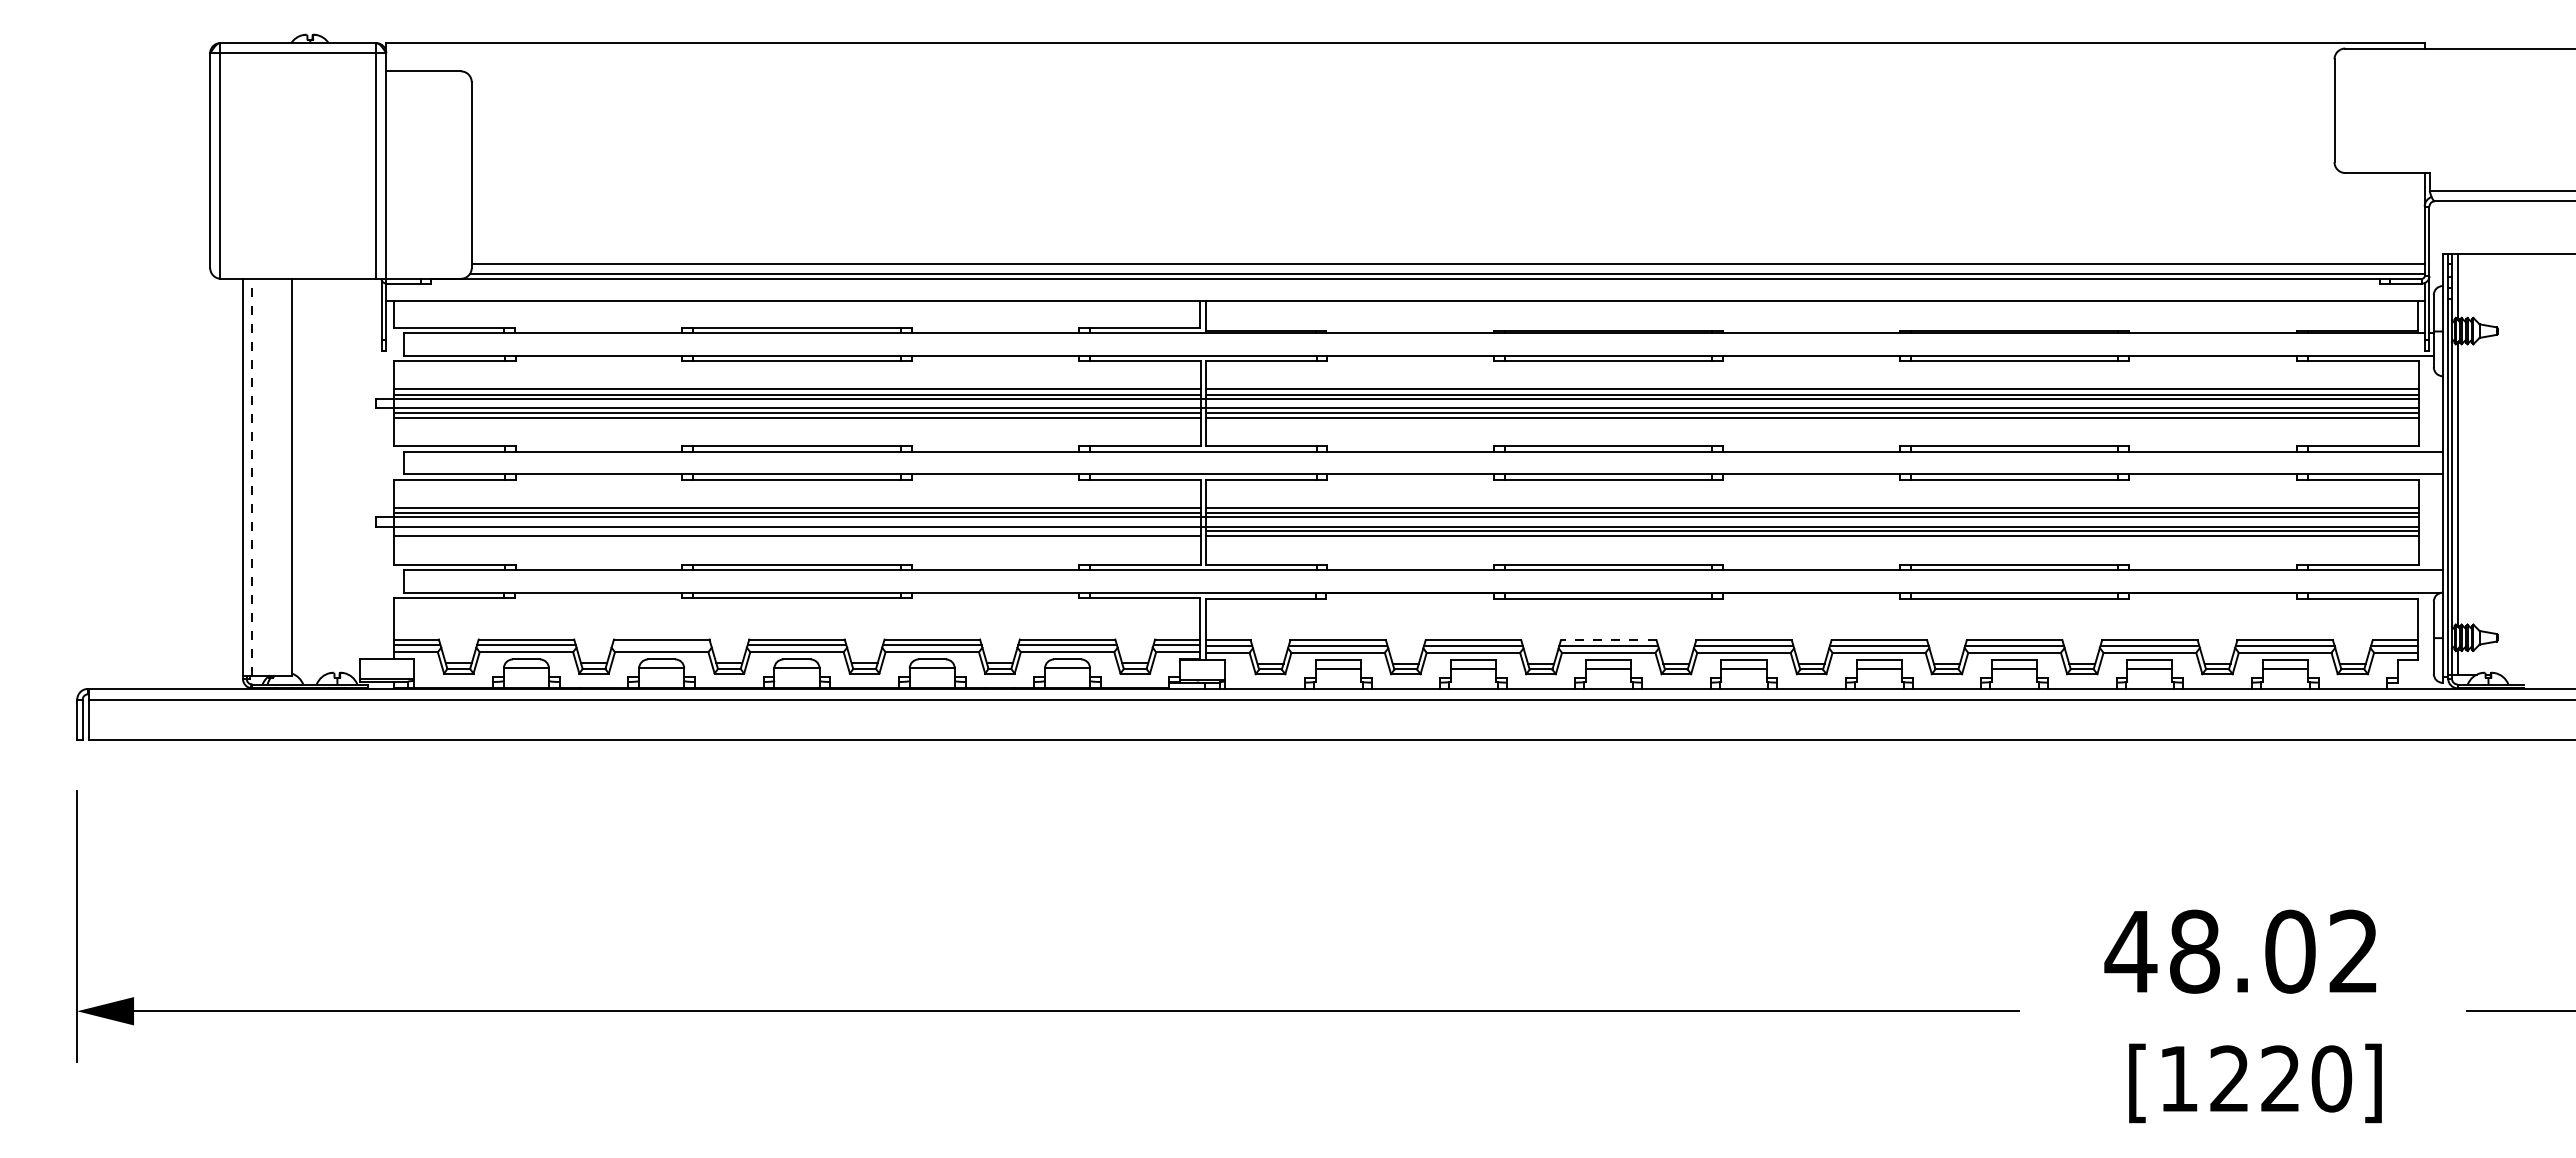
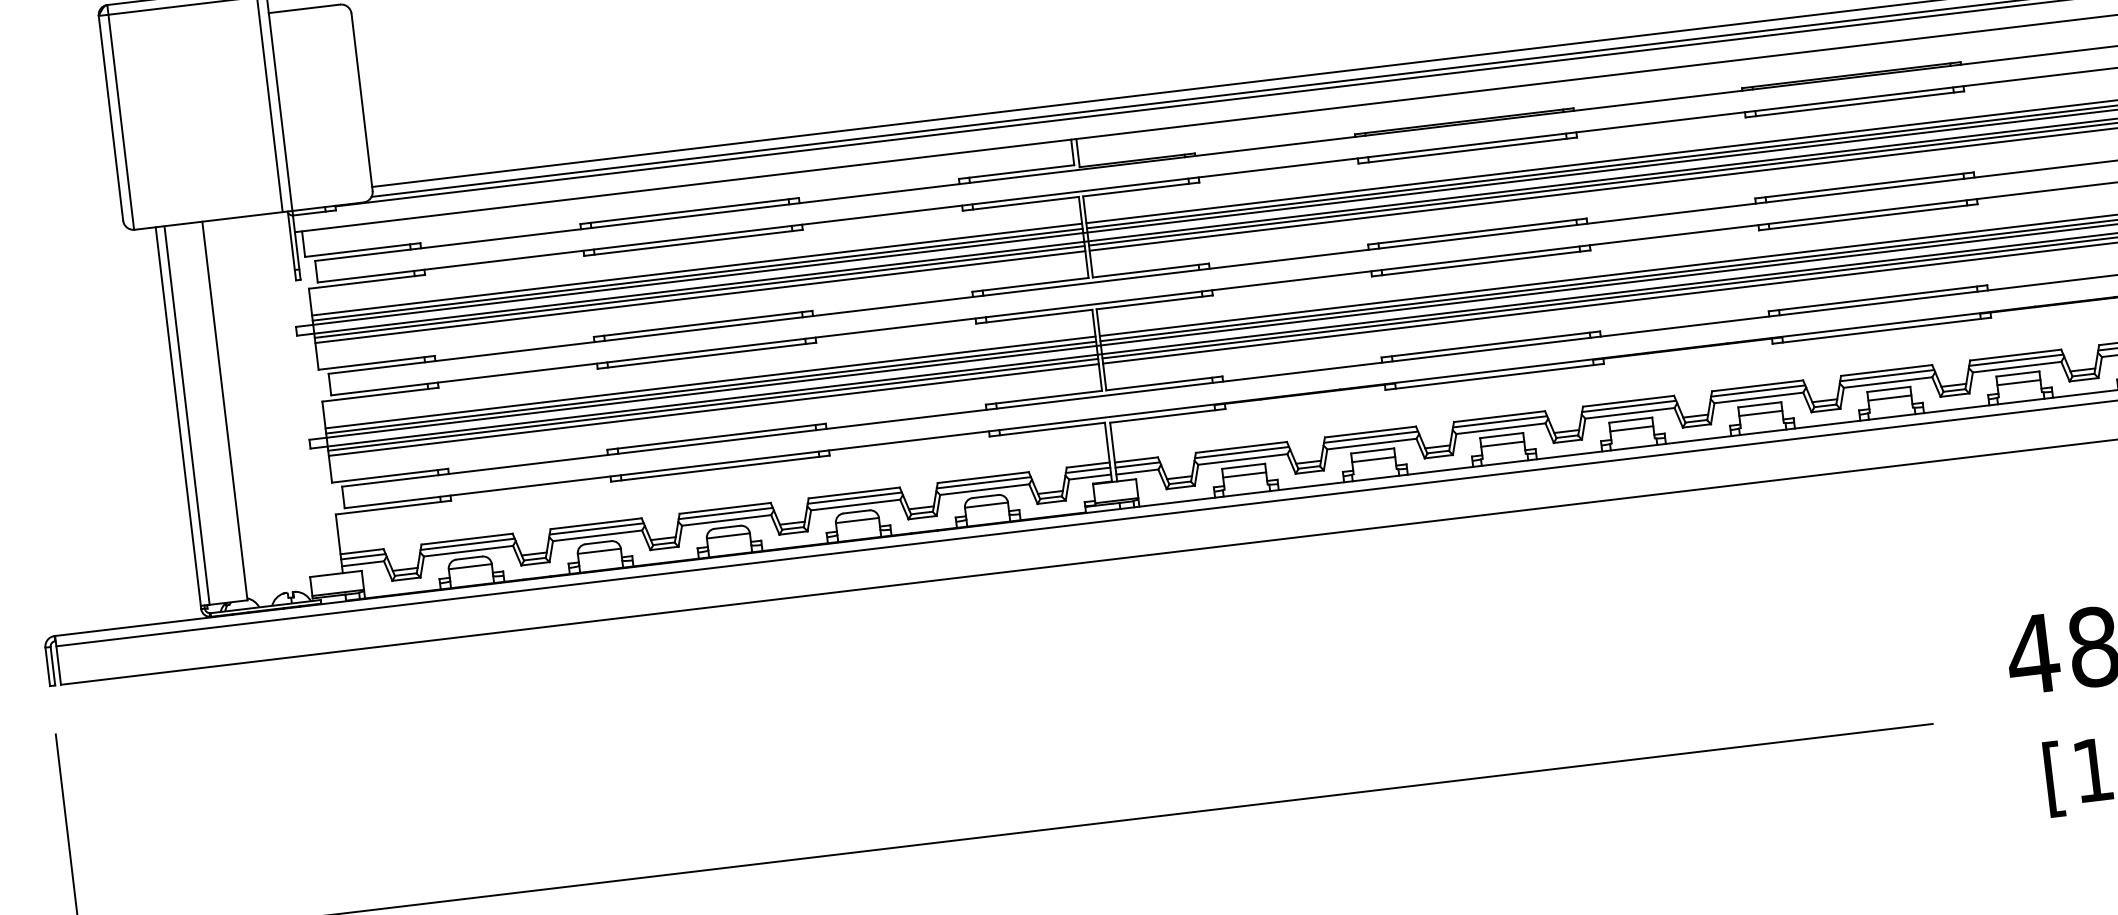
line: (252, 476) -> (187, 414), dashed -> solid
line: (797, 531) -> (713, 405), added
line: (1608, 640) -> (1499, 416), dashed -> solid
line: (661, 645) -> (596, 529), added

